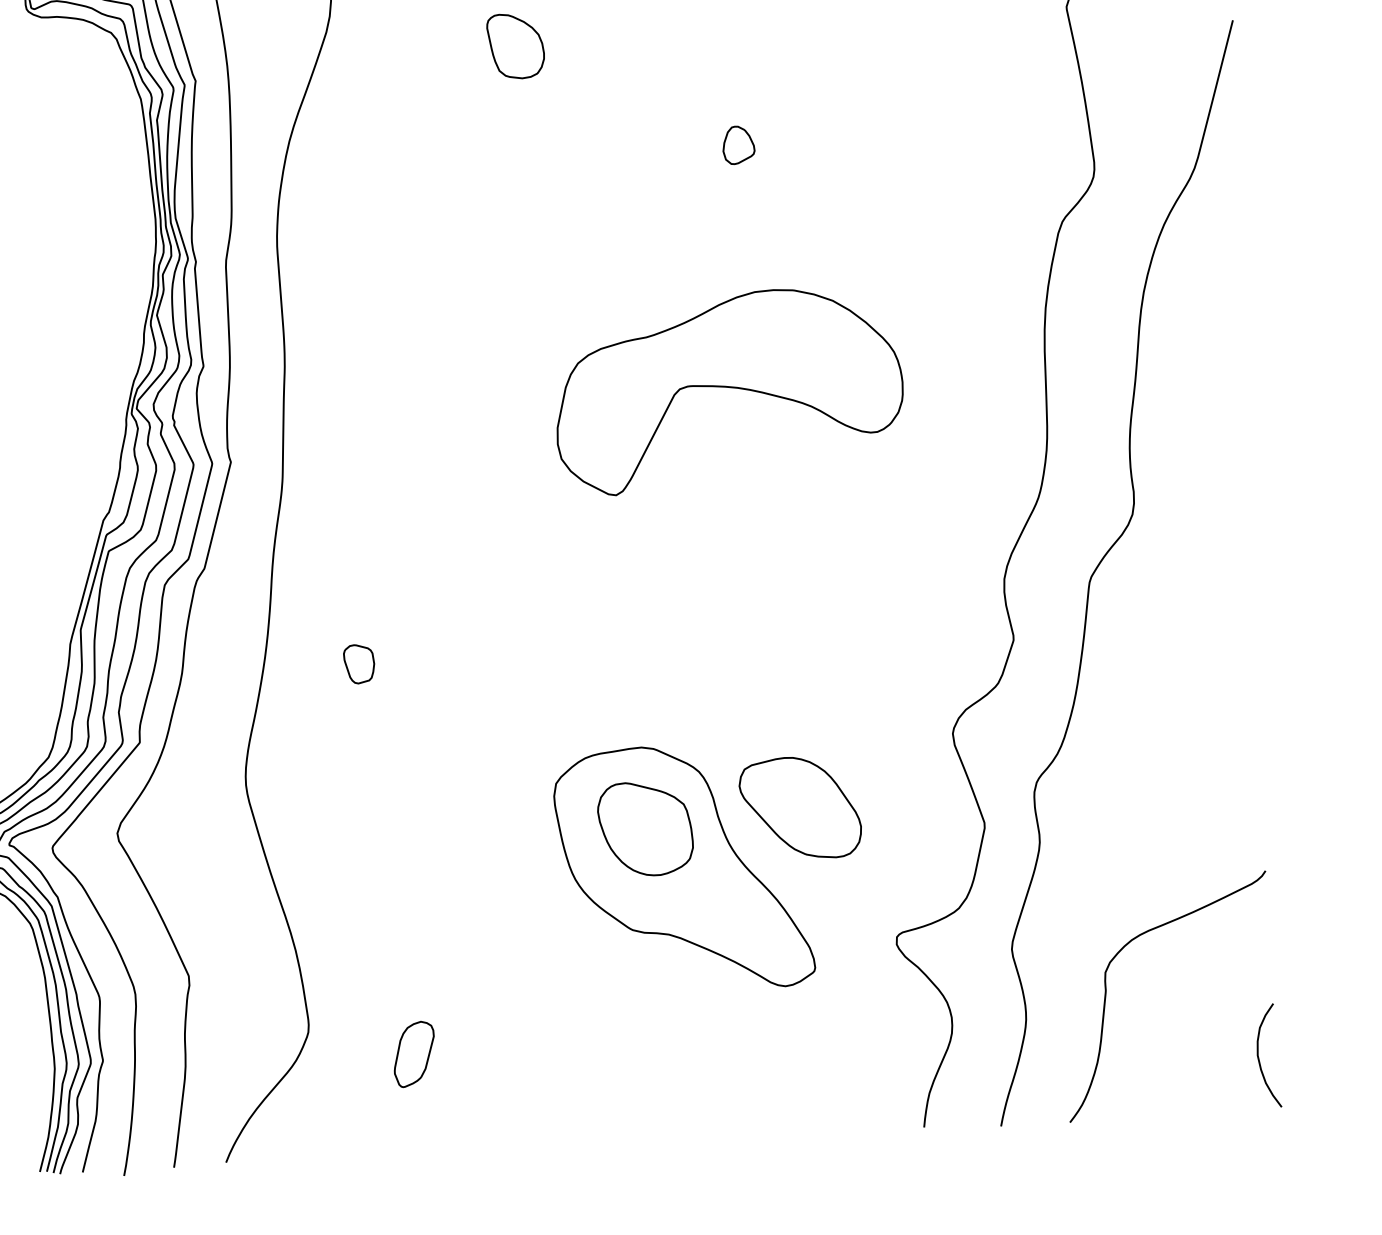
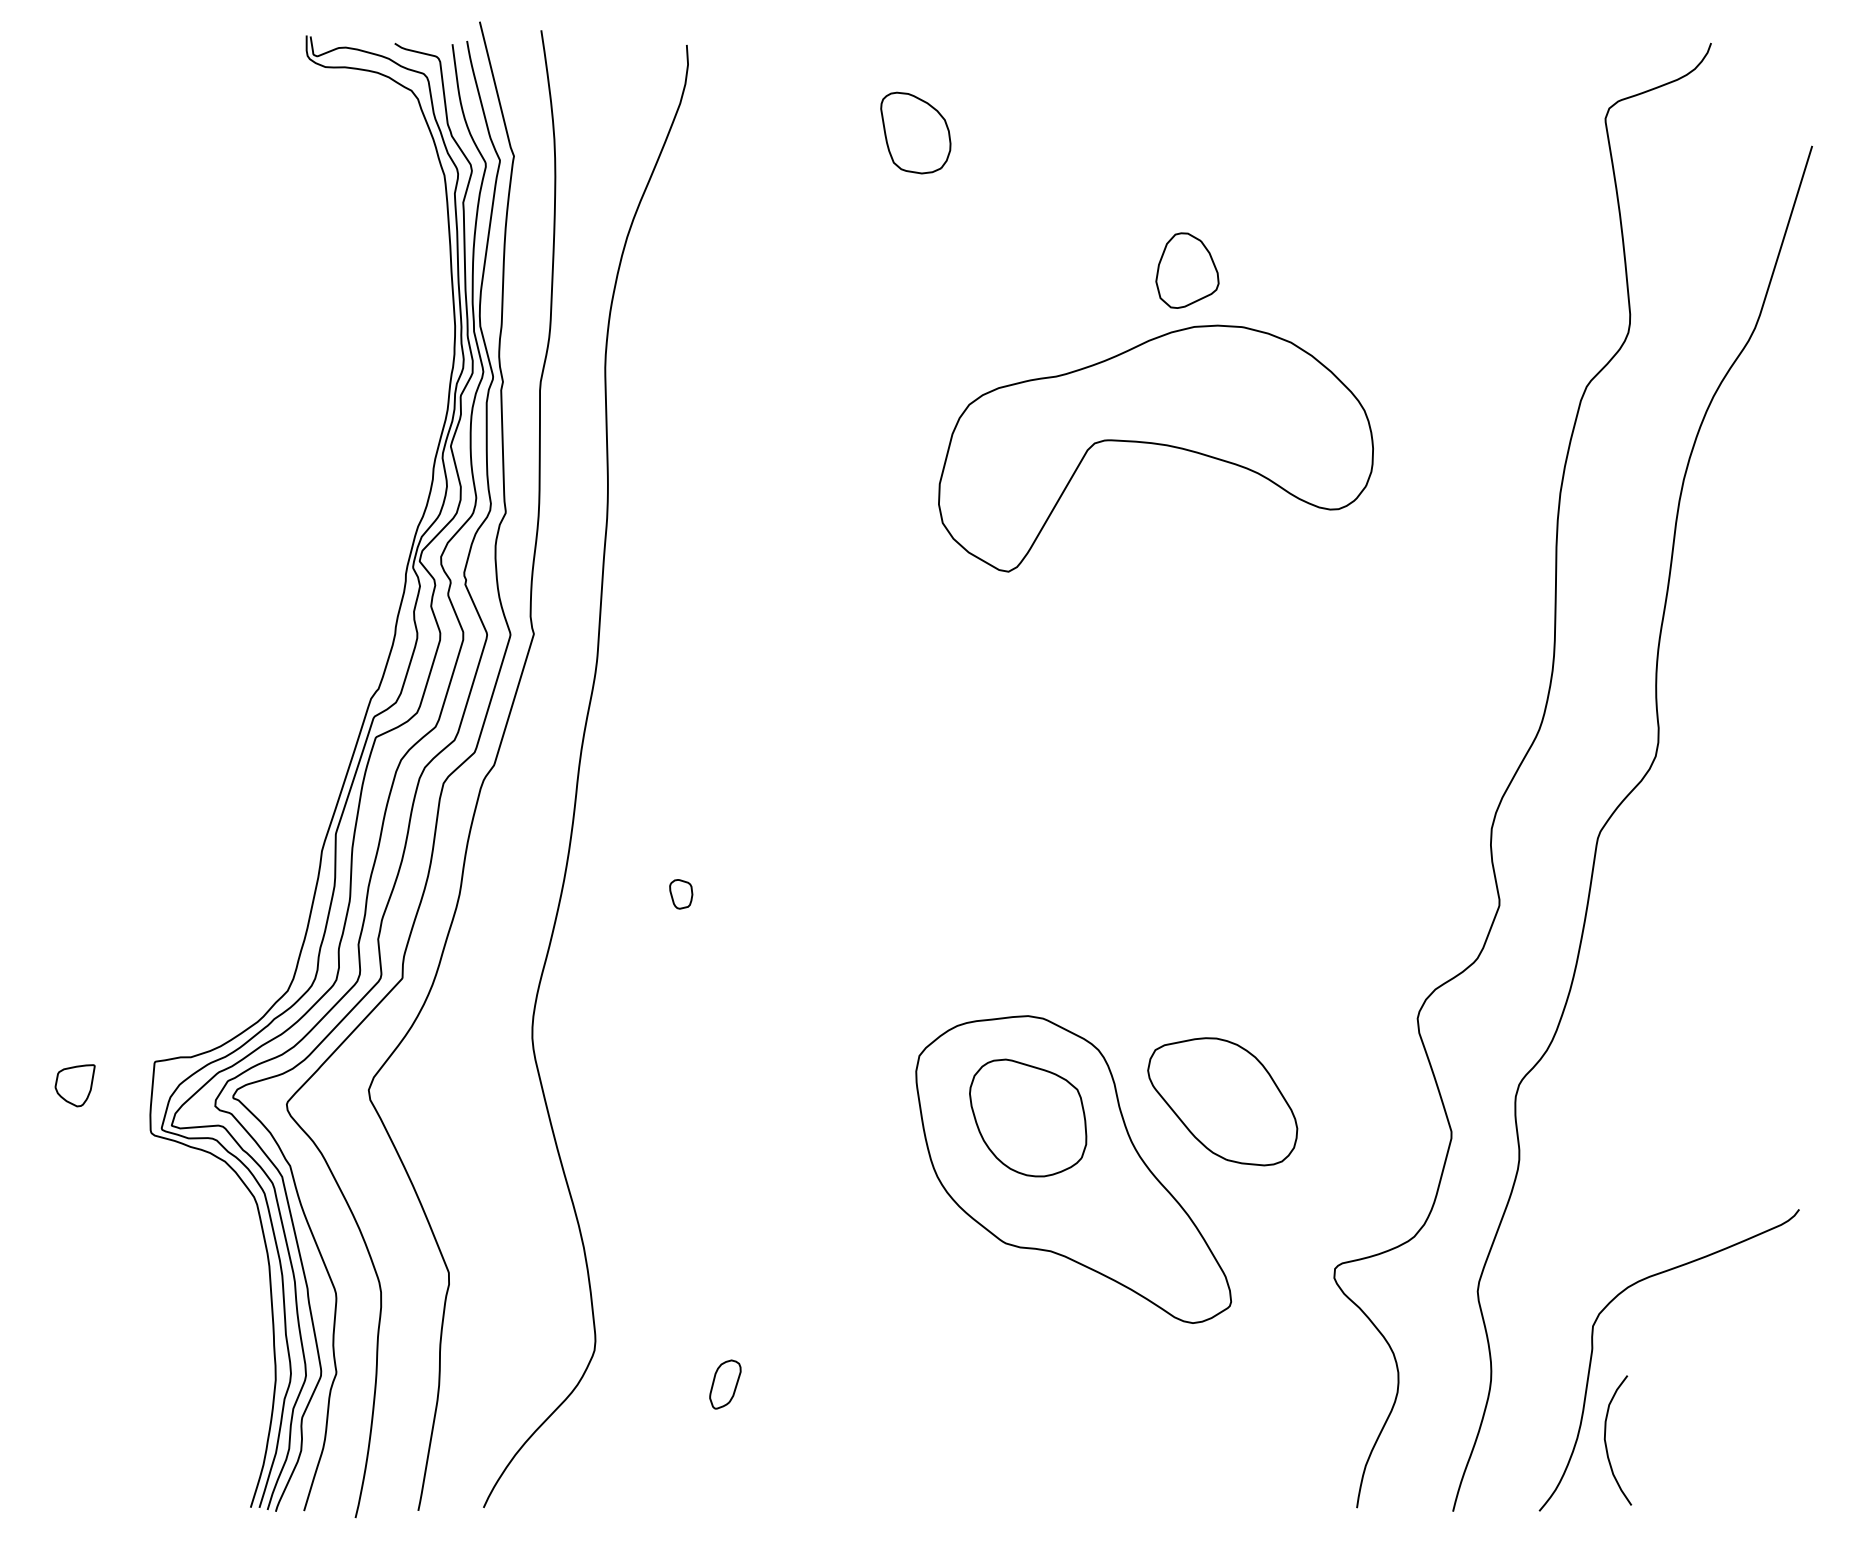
part: (738, 145) -> (1187, 270), size x1.6
part: (728, 390) -> (1155, 448), moved
part: (358, 664) -> (680, 894), size x0.6
part: (414, 1054) -> (725, 1384), size x0.6
curve: (1259, 1057) -> (1606, 1441), moved

